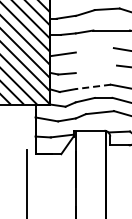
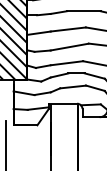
line: (94, 50) -> (68, 29), added
line: (95, 69) -> (68, 47), added
line: (93, 86) -> (67, 62), dashed -> solid

